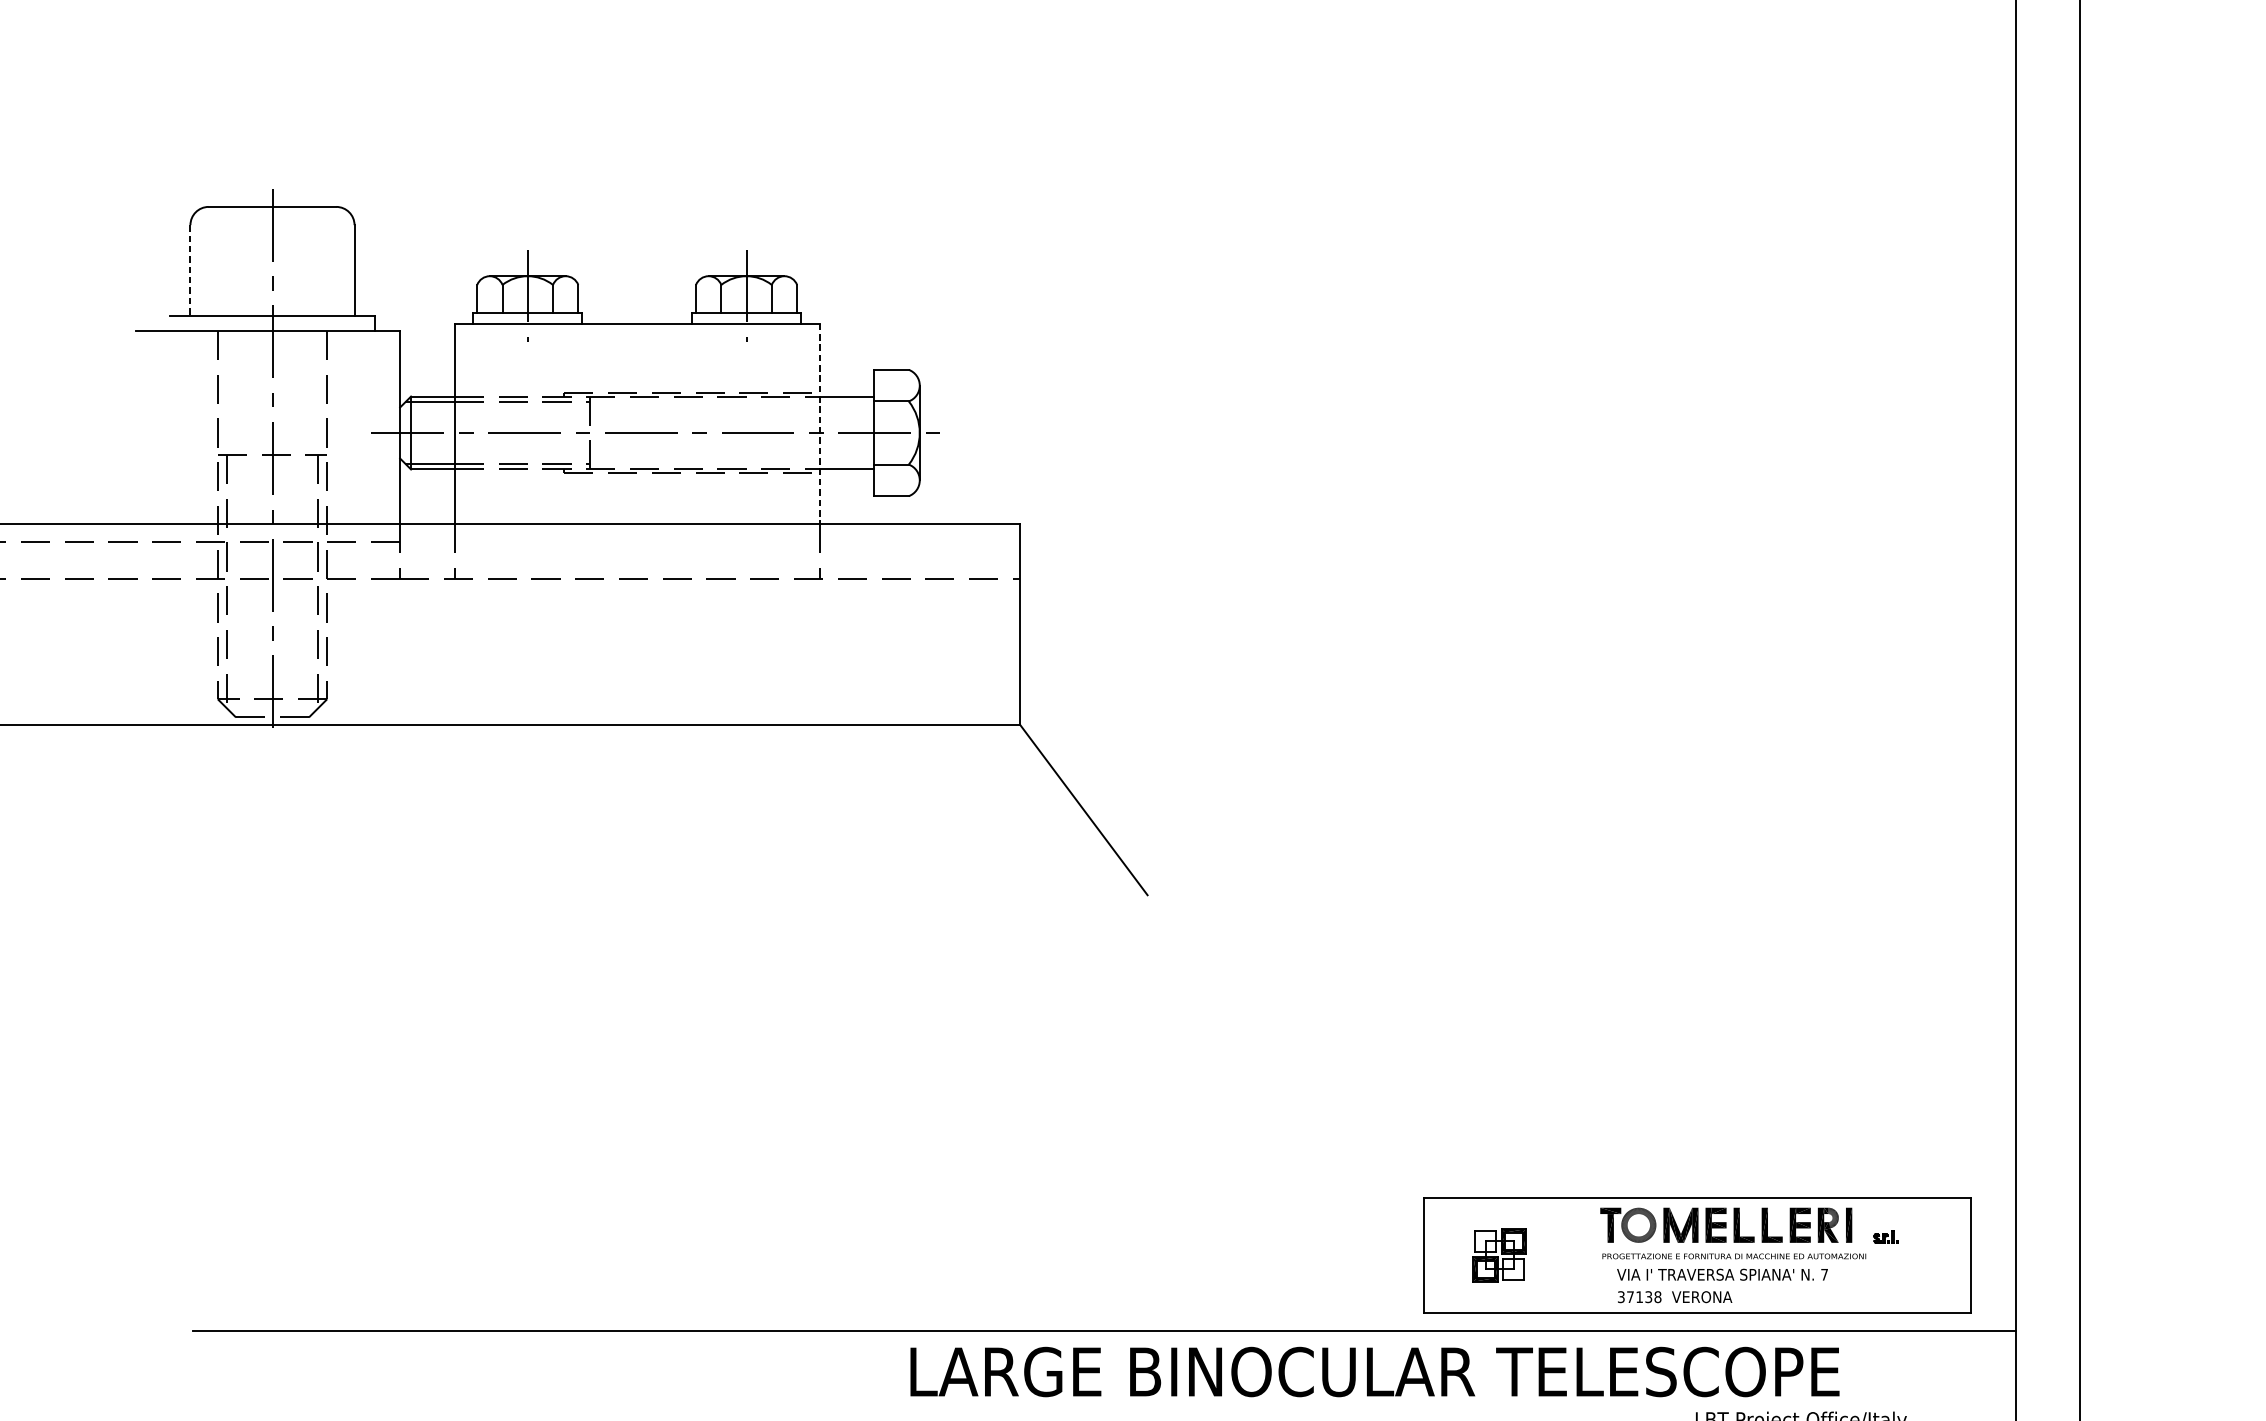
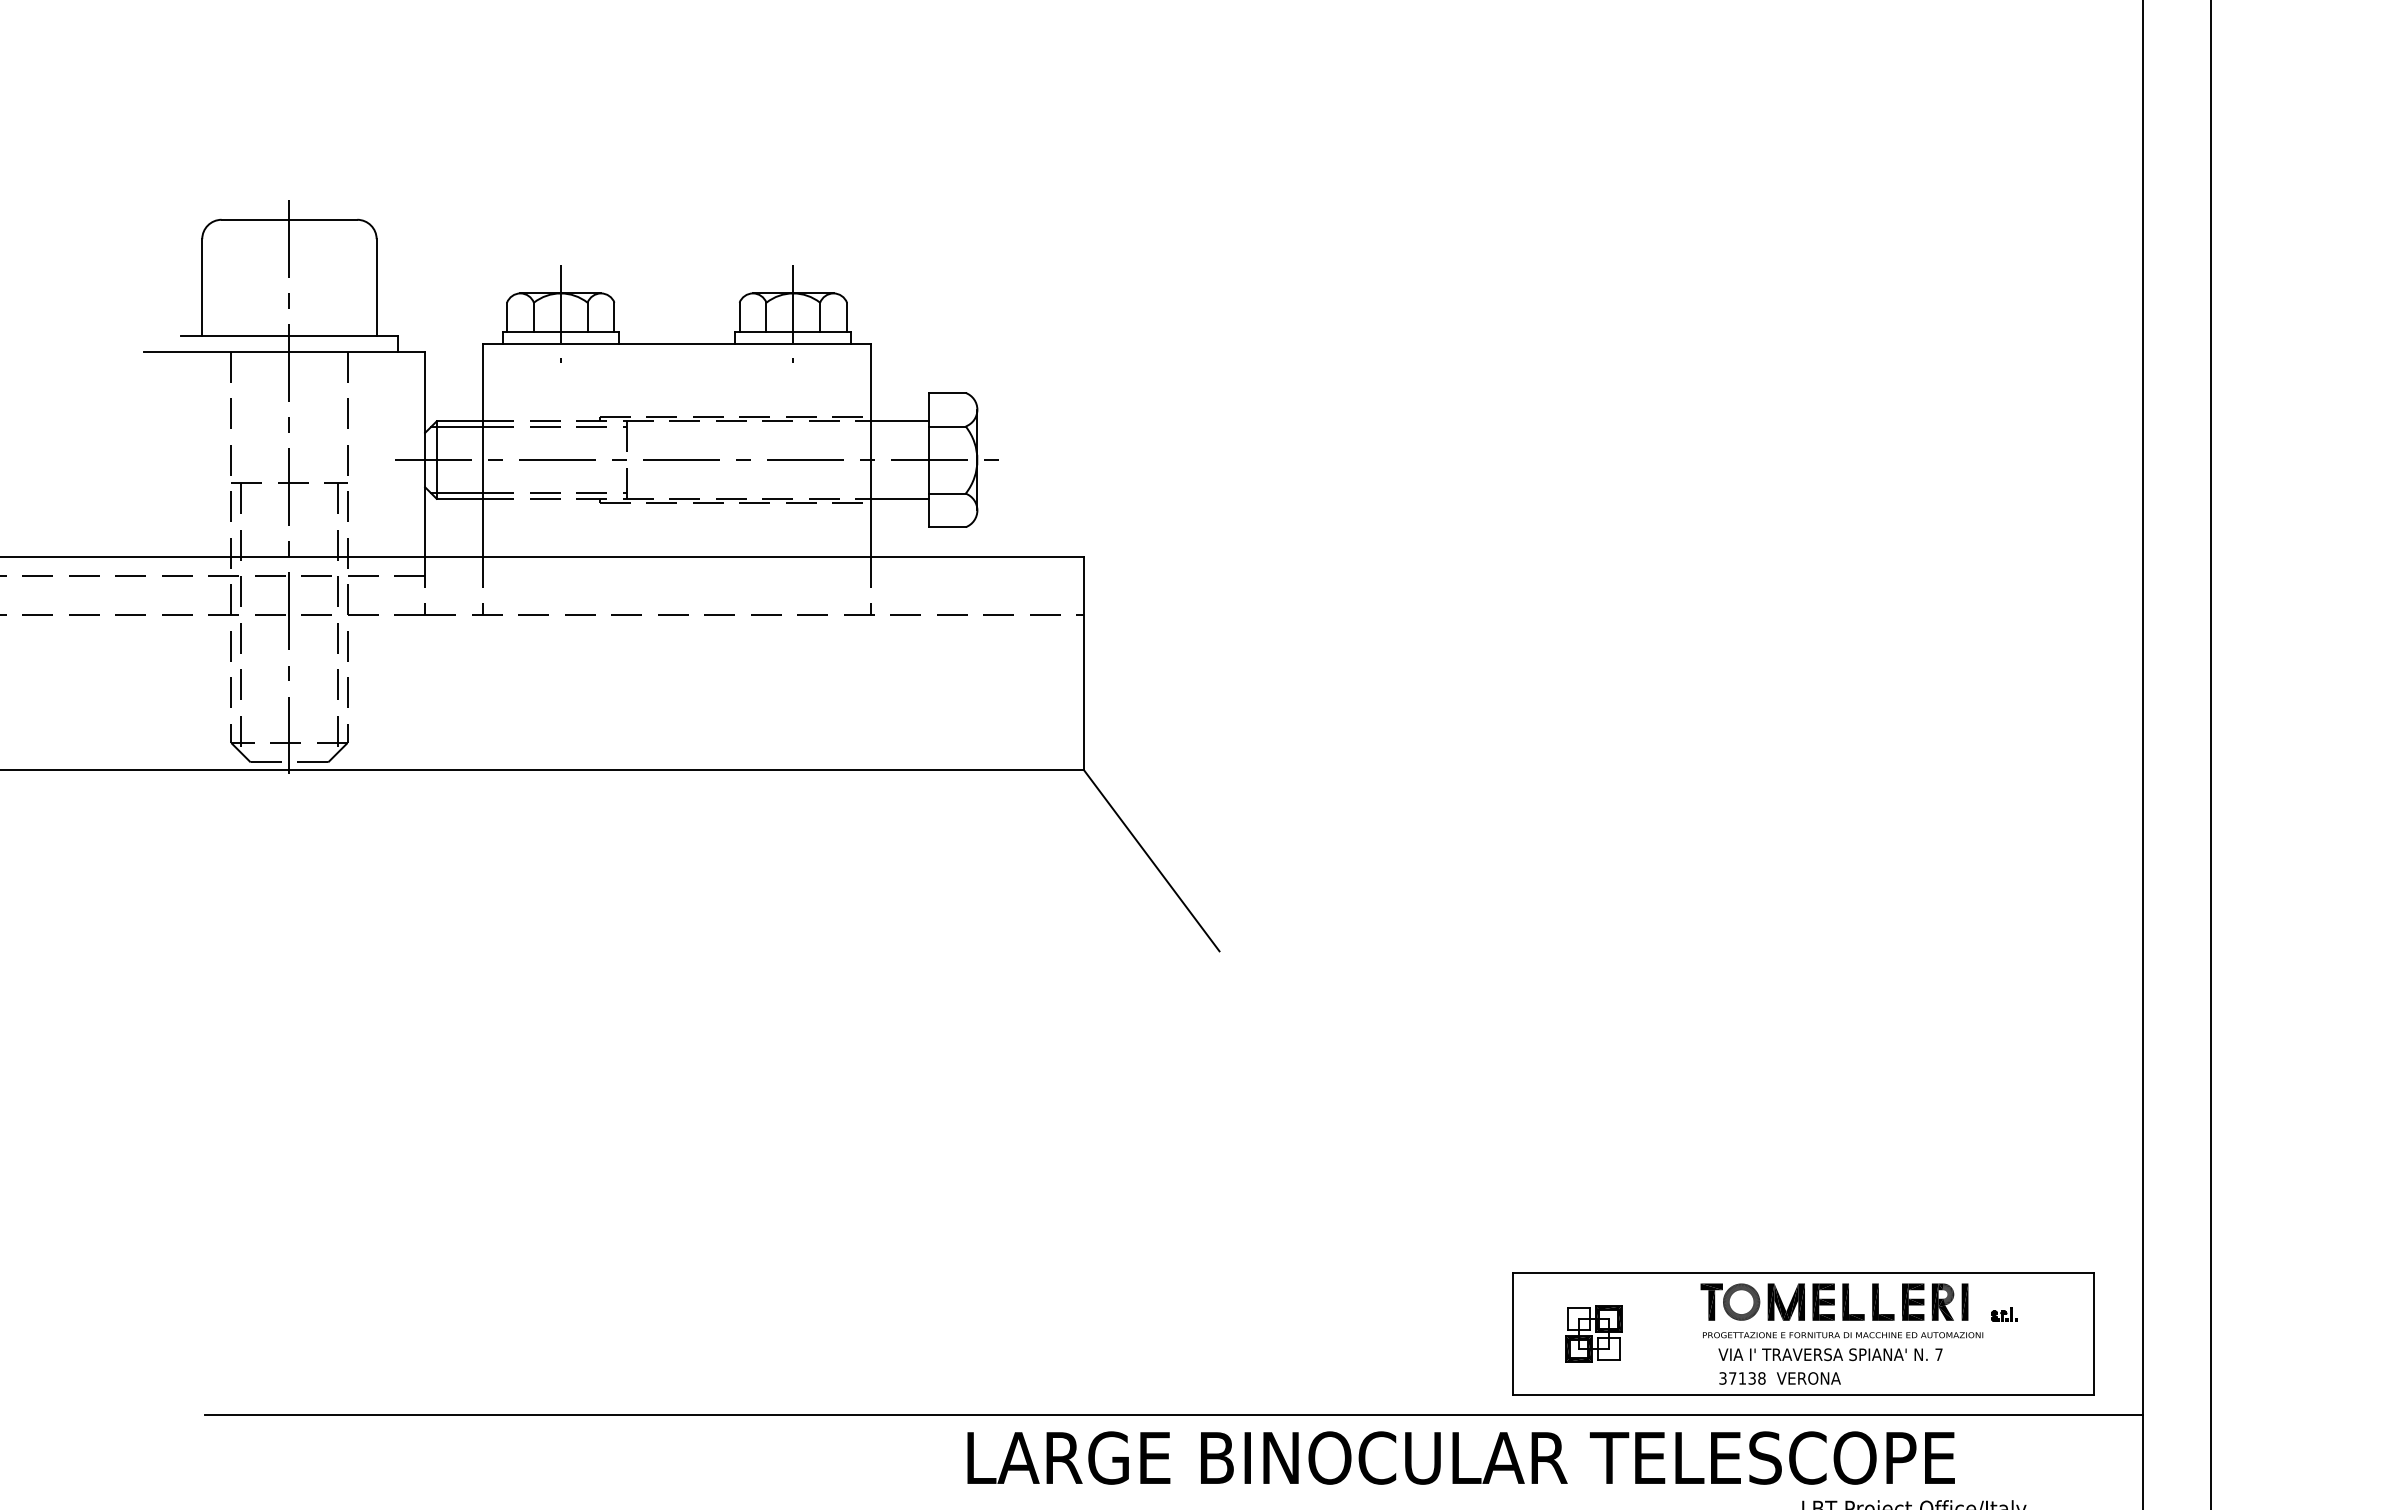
line: (190, 271) -> (202, 288), dashed -> solid
line: (819, 423) -> (870, 450), dashed -> solid

